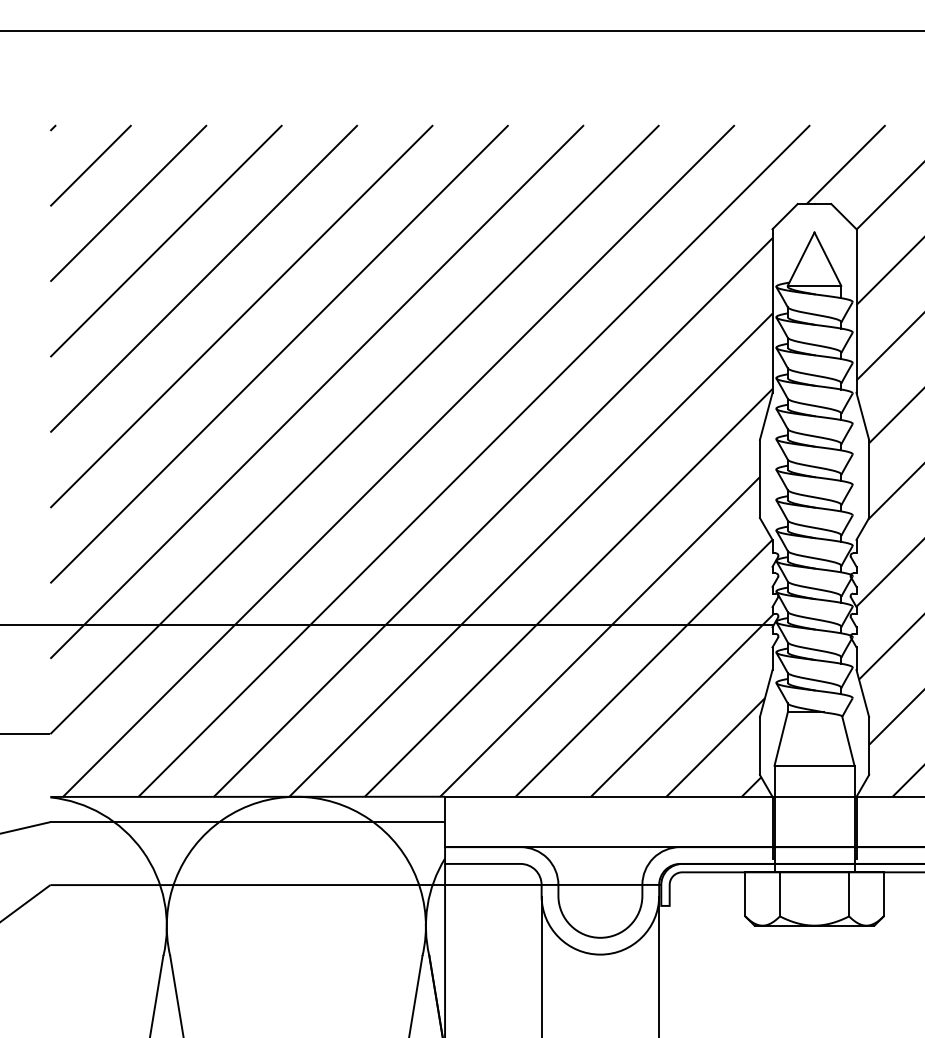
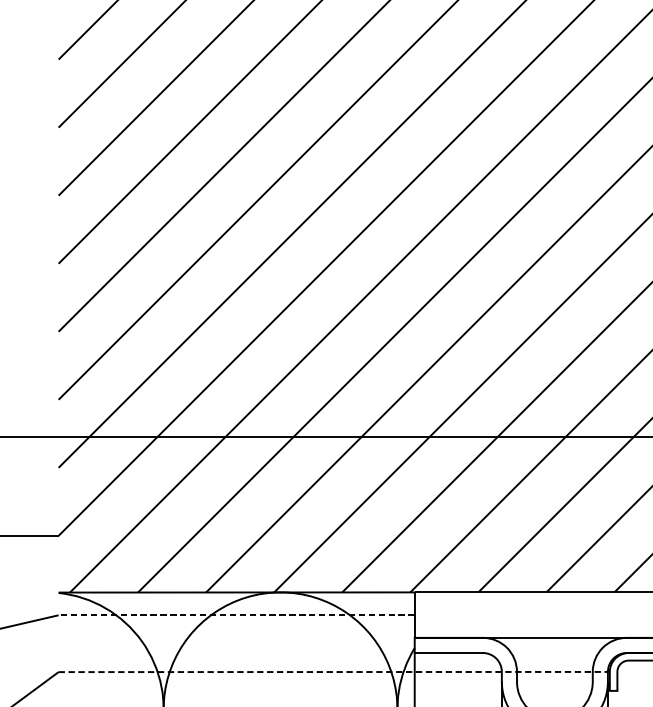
line: (247, 822) -> (236, 615), solid -> dashed
line: (356, 885) -> (334, 672), solid -> dashed

